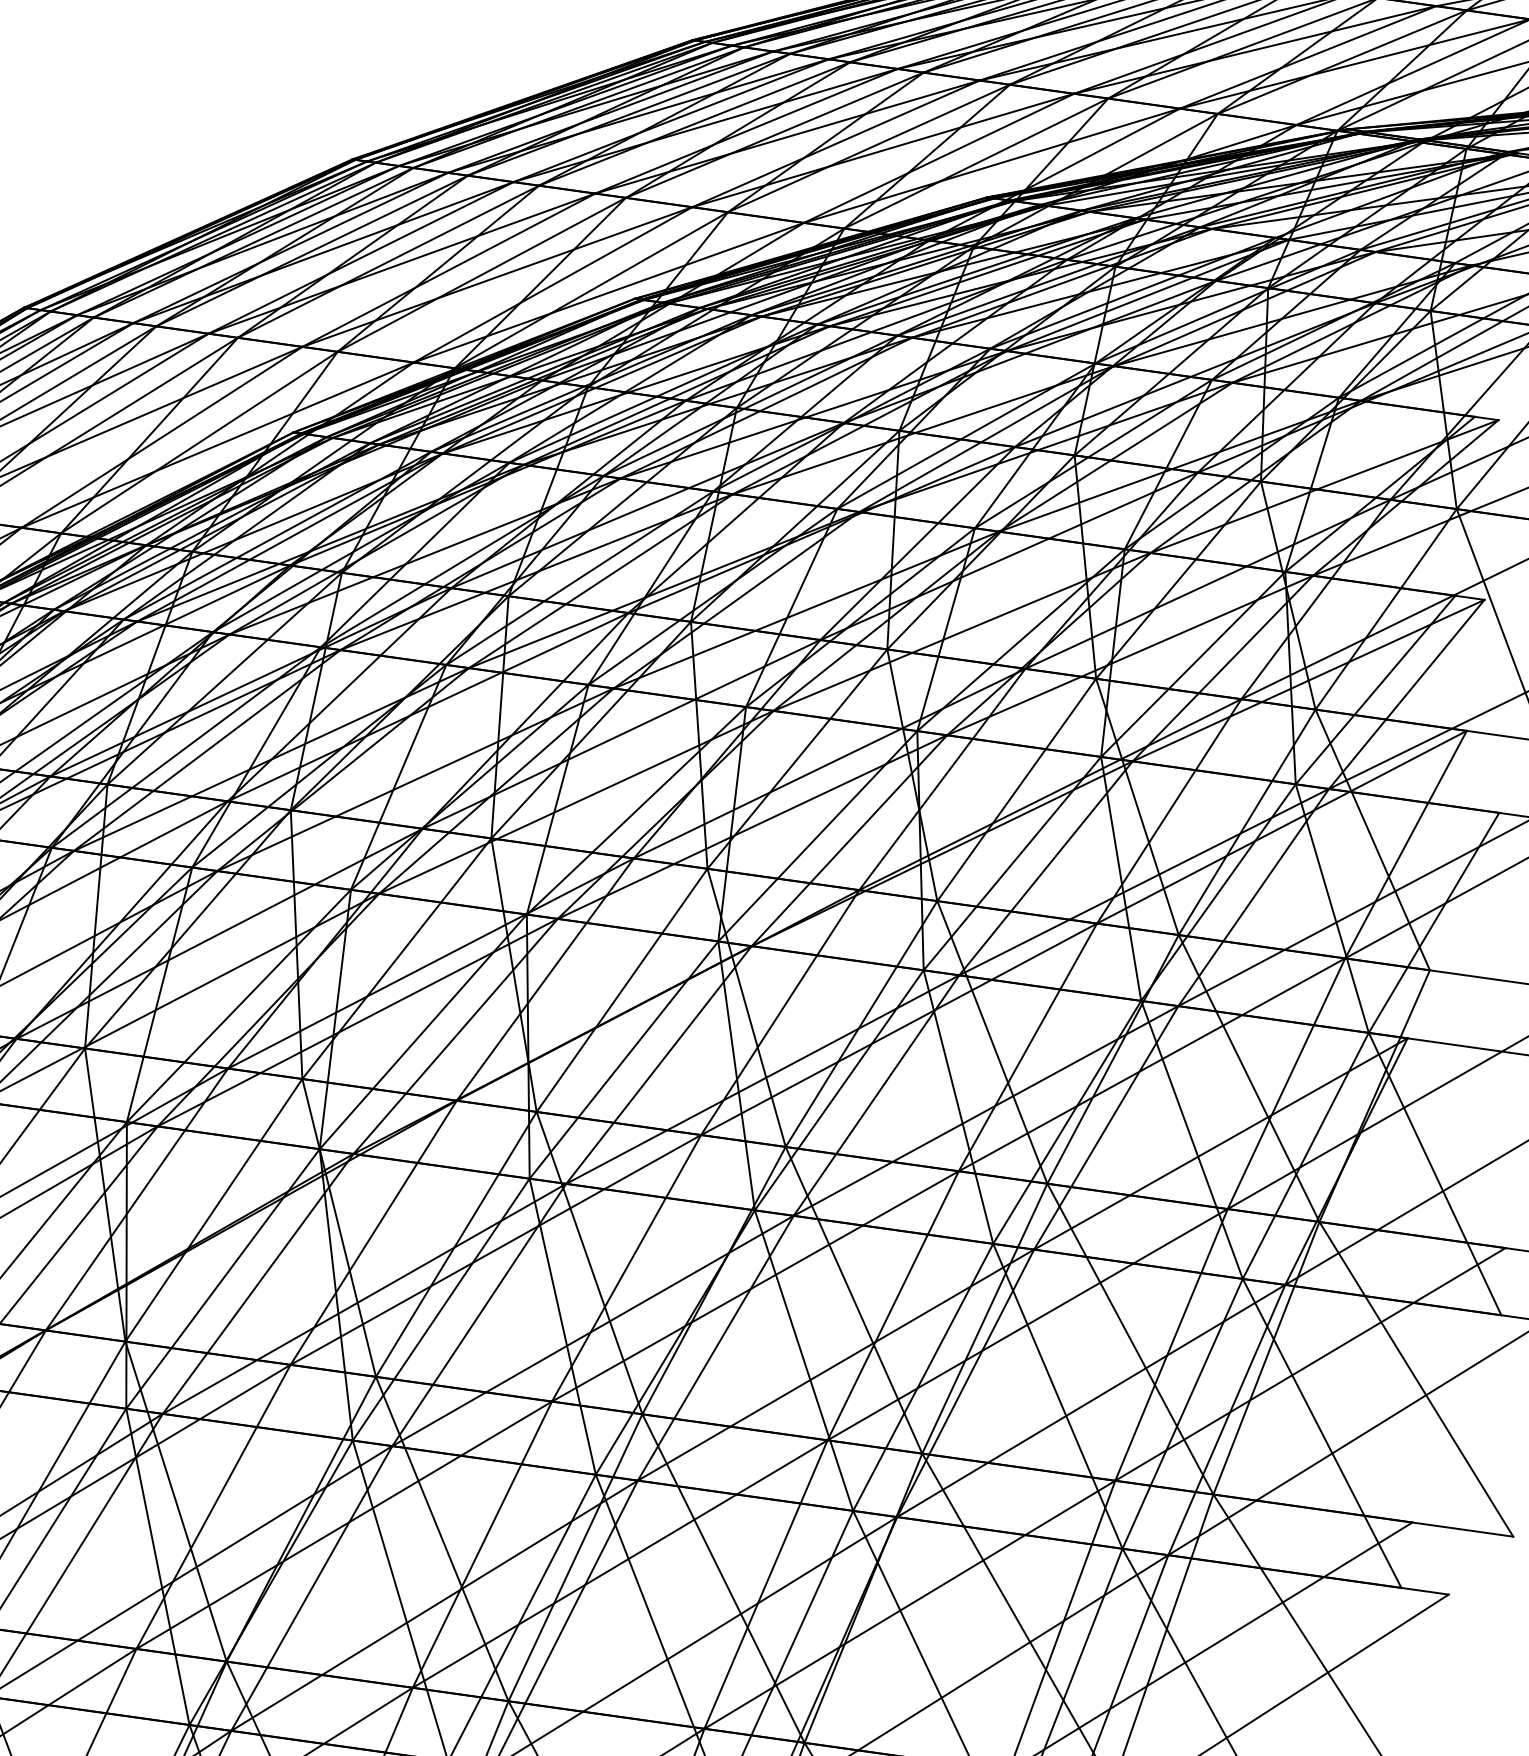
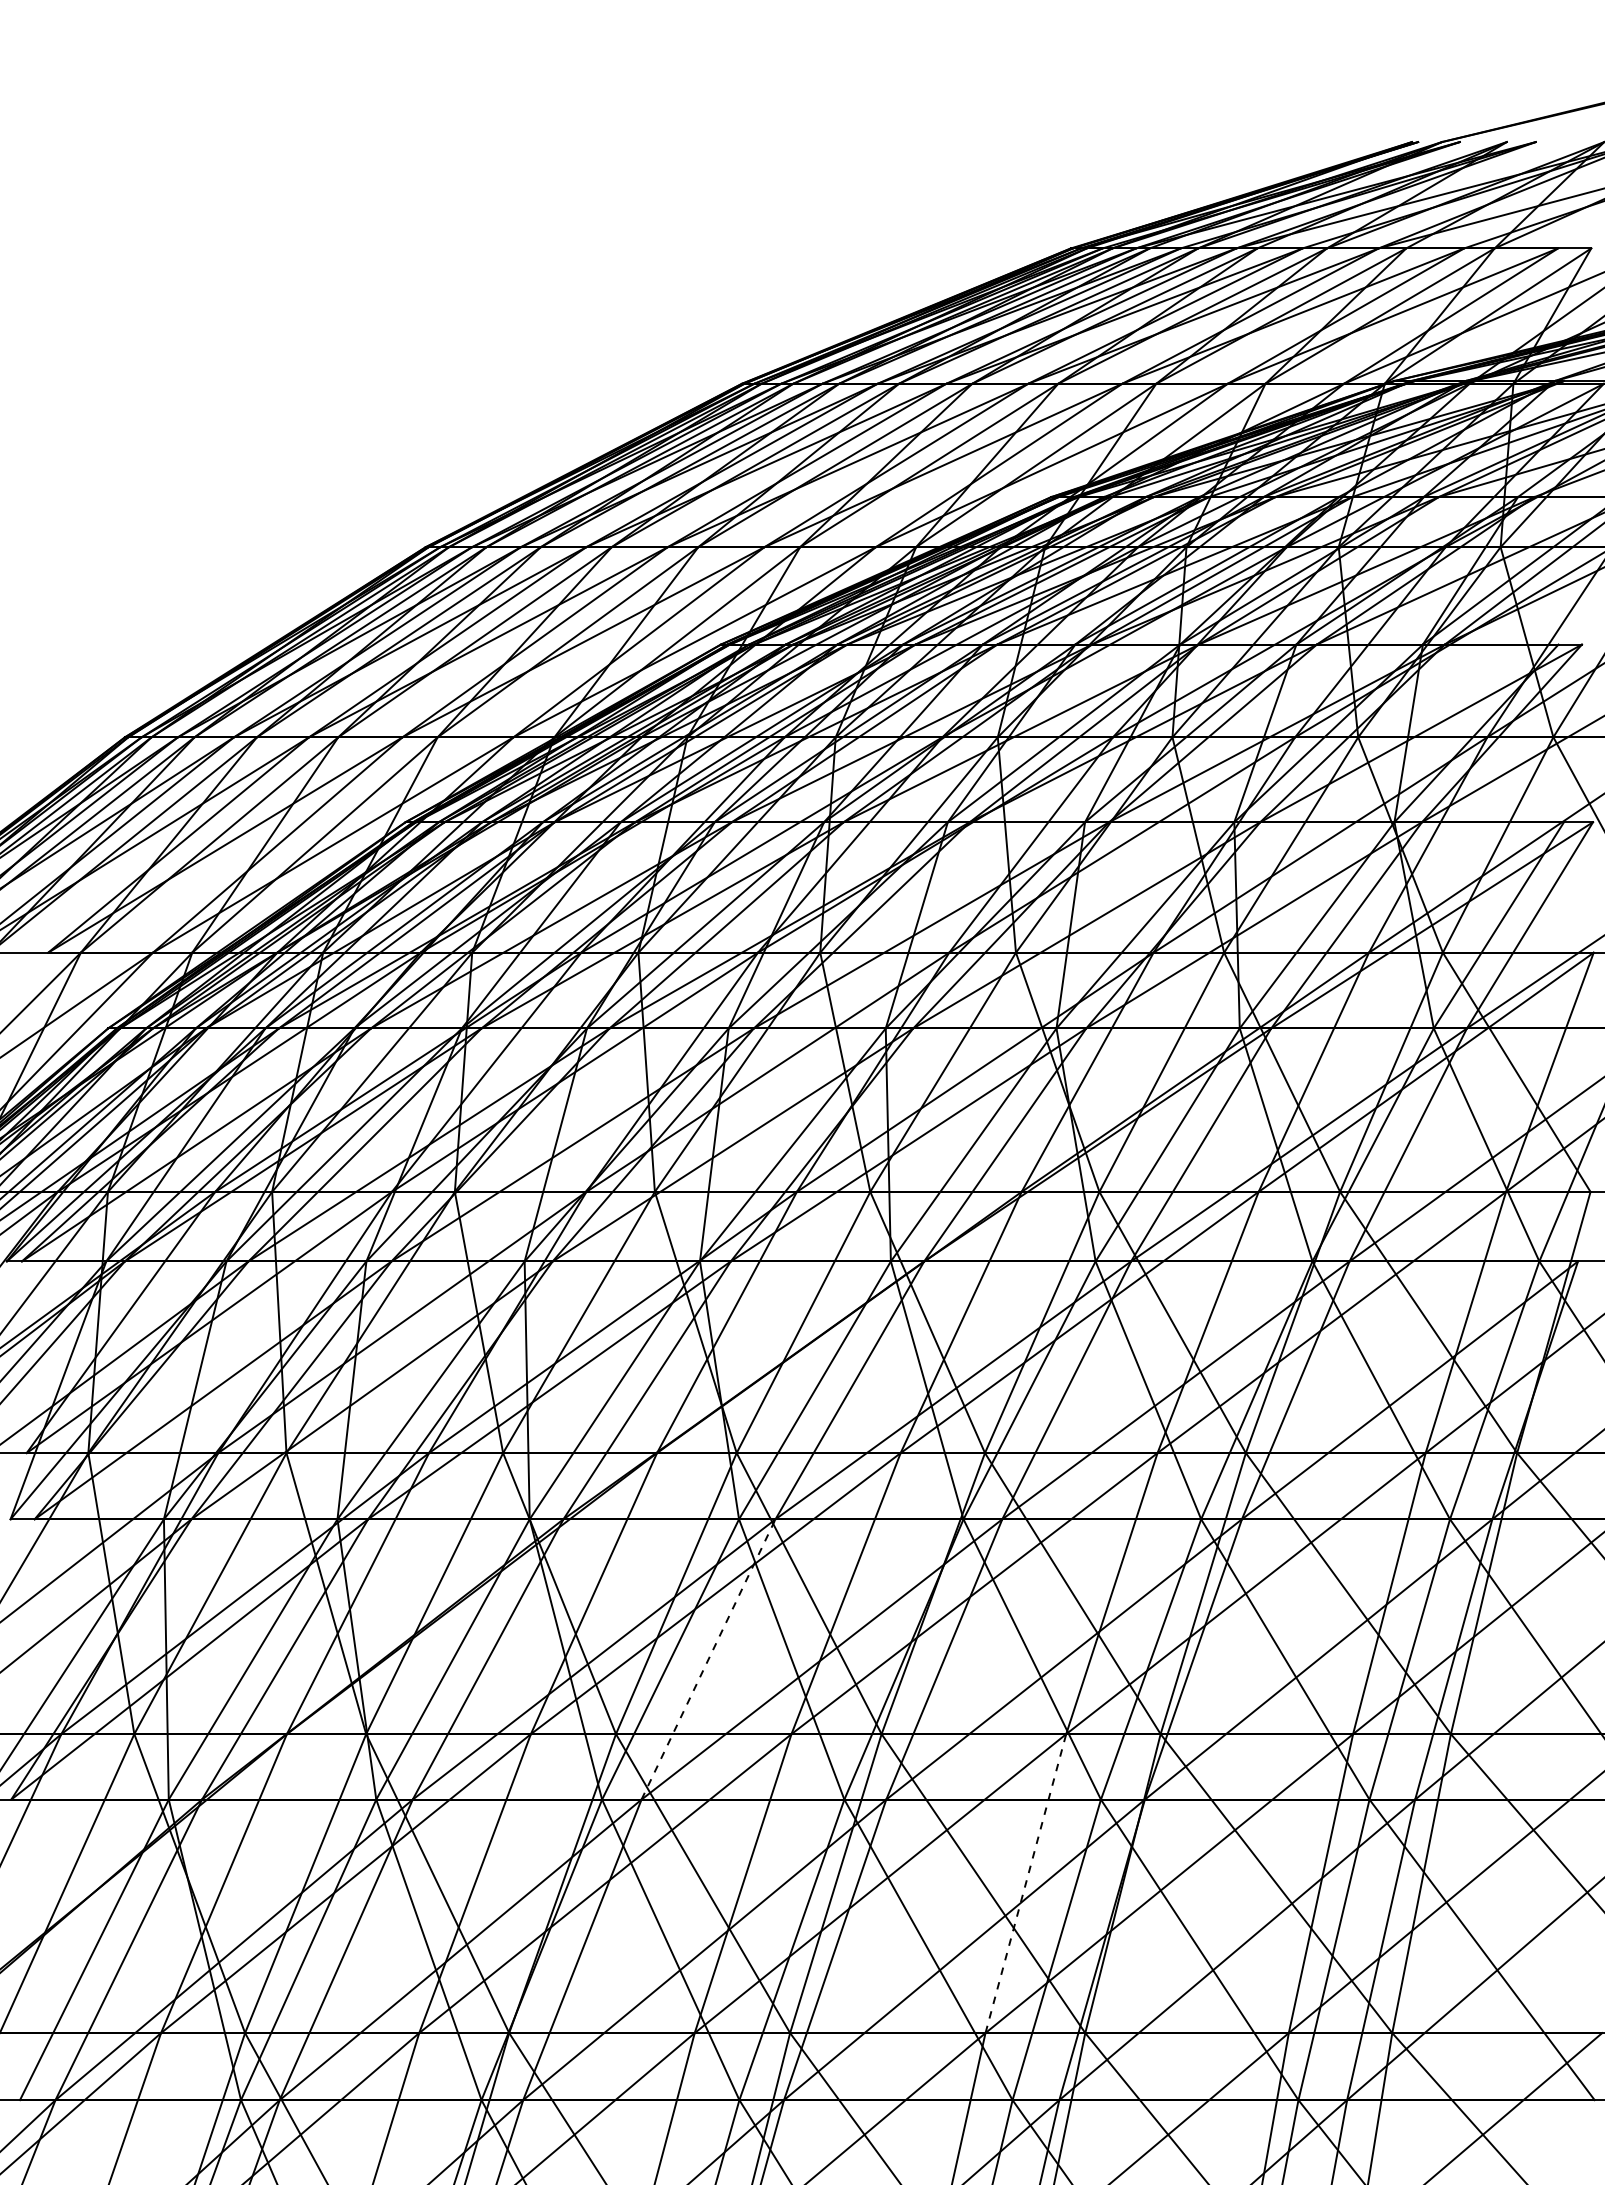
line: (479, 1315) -> (708, 1659), solid -> dashed
line: (765, 1584) -> (1025, 1883), solid -> dashed

